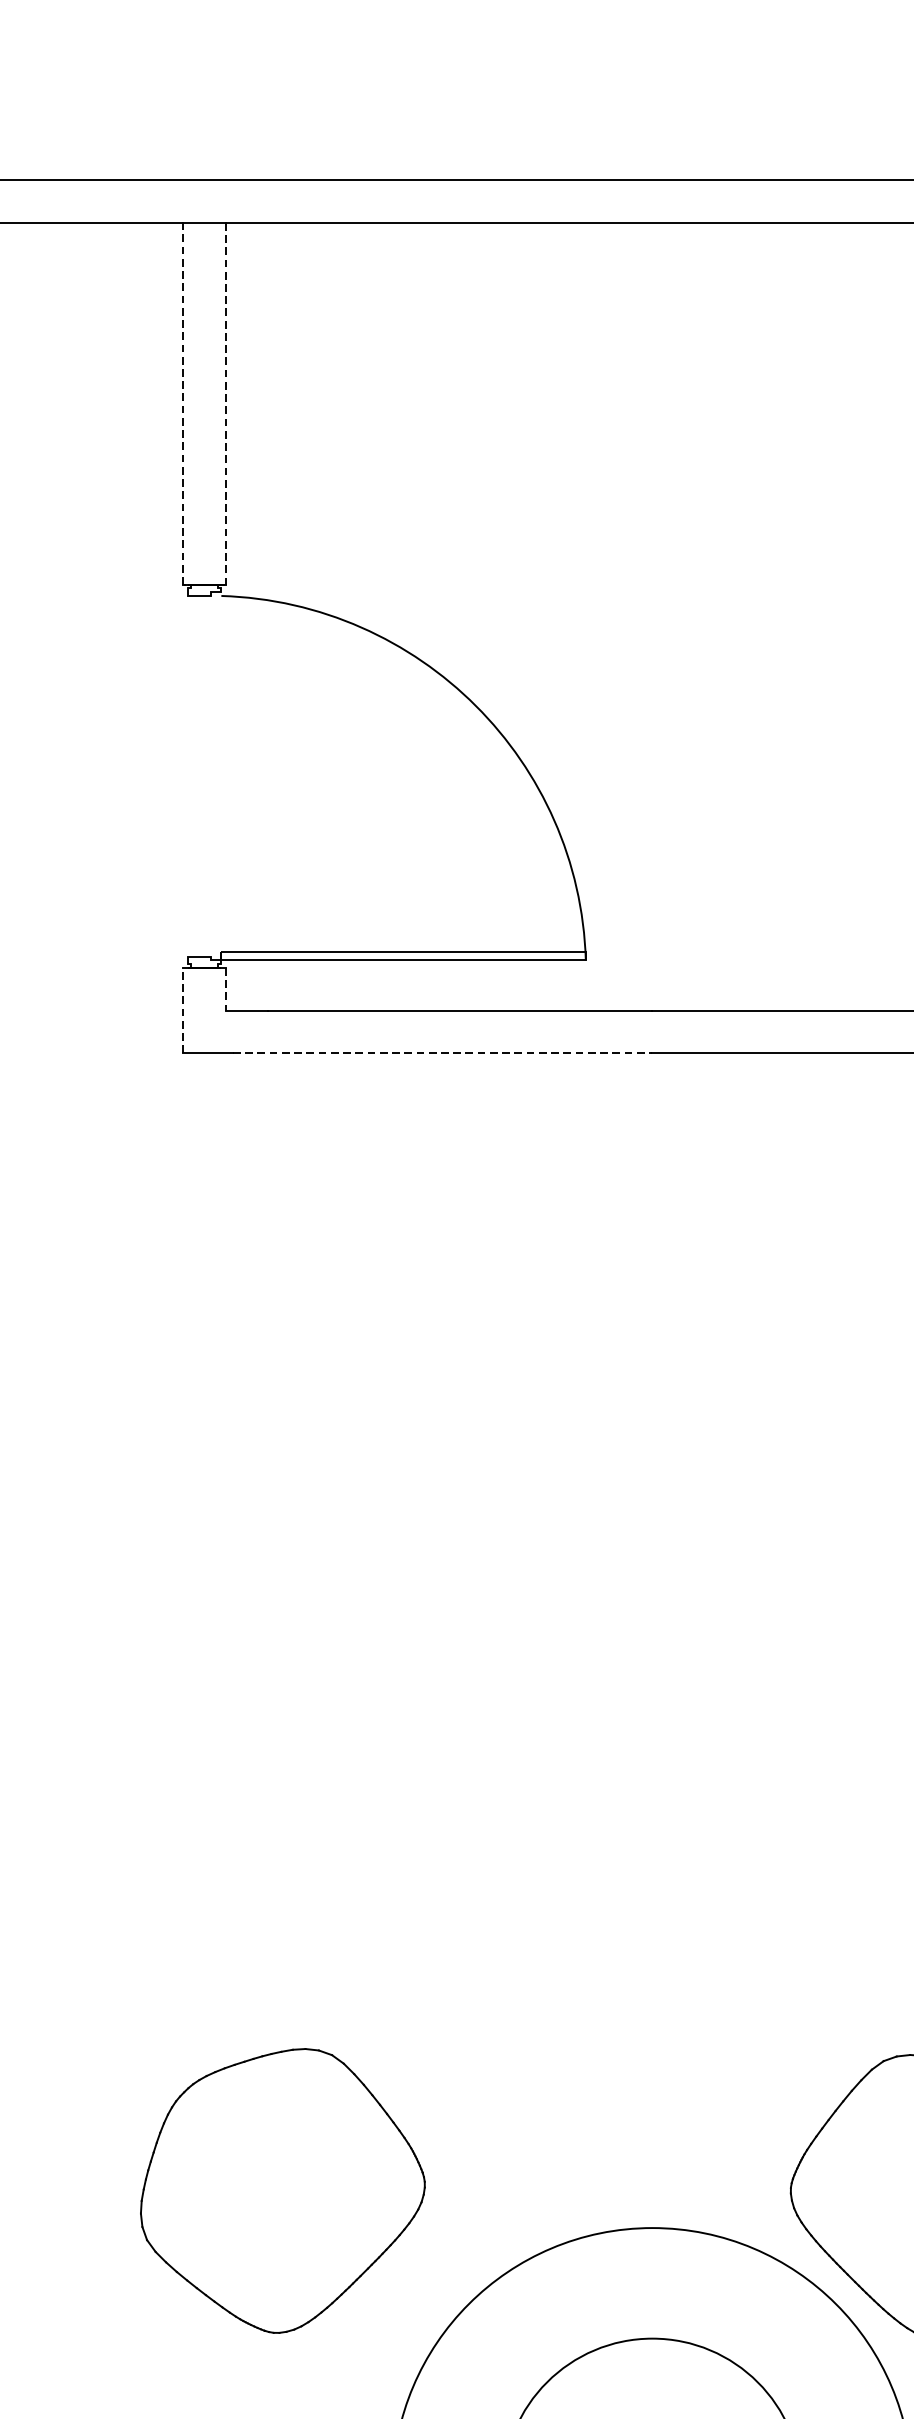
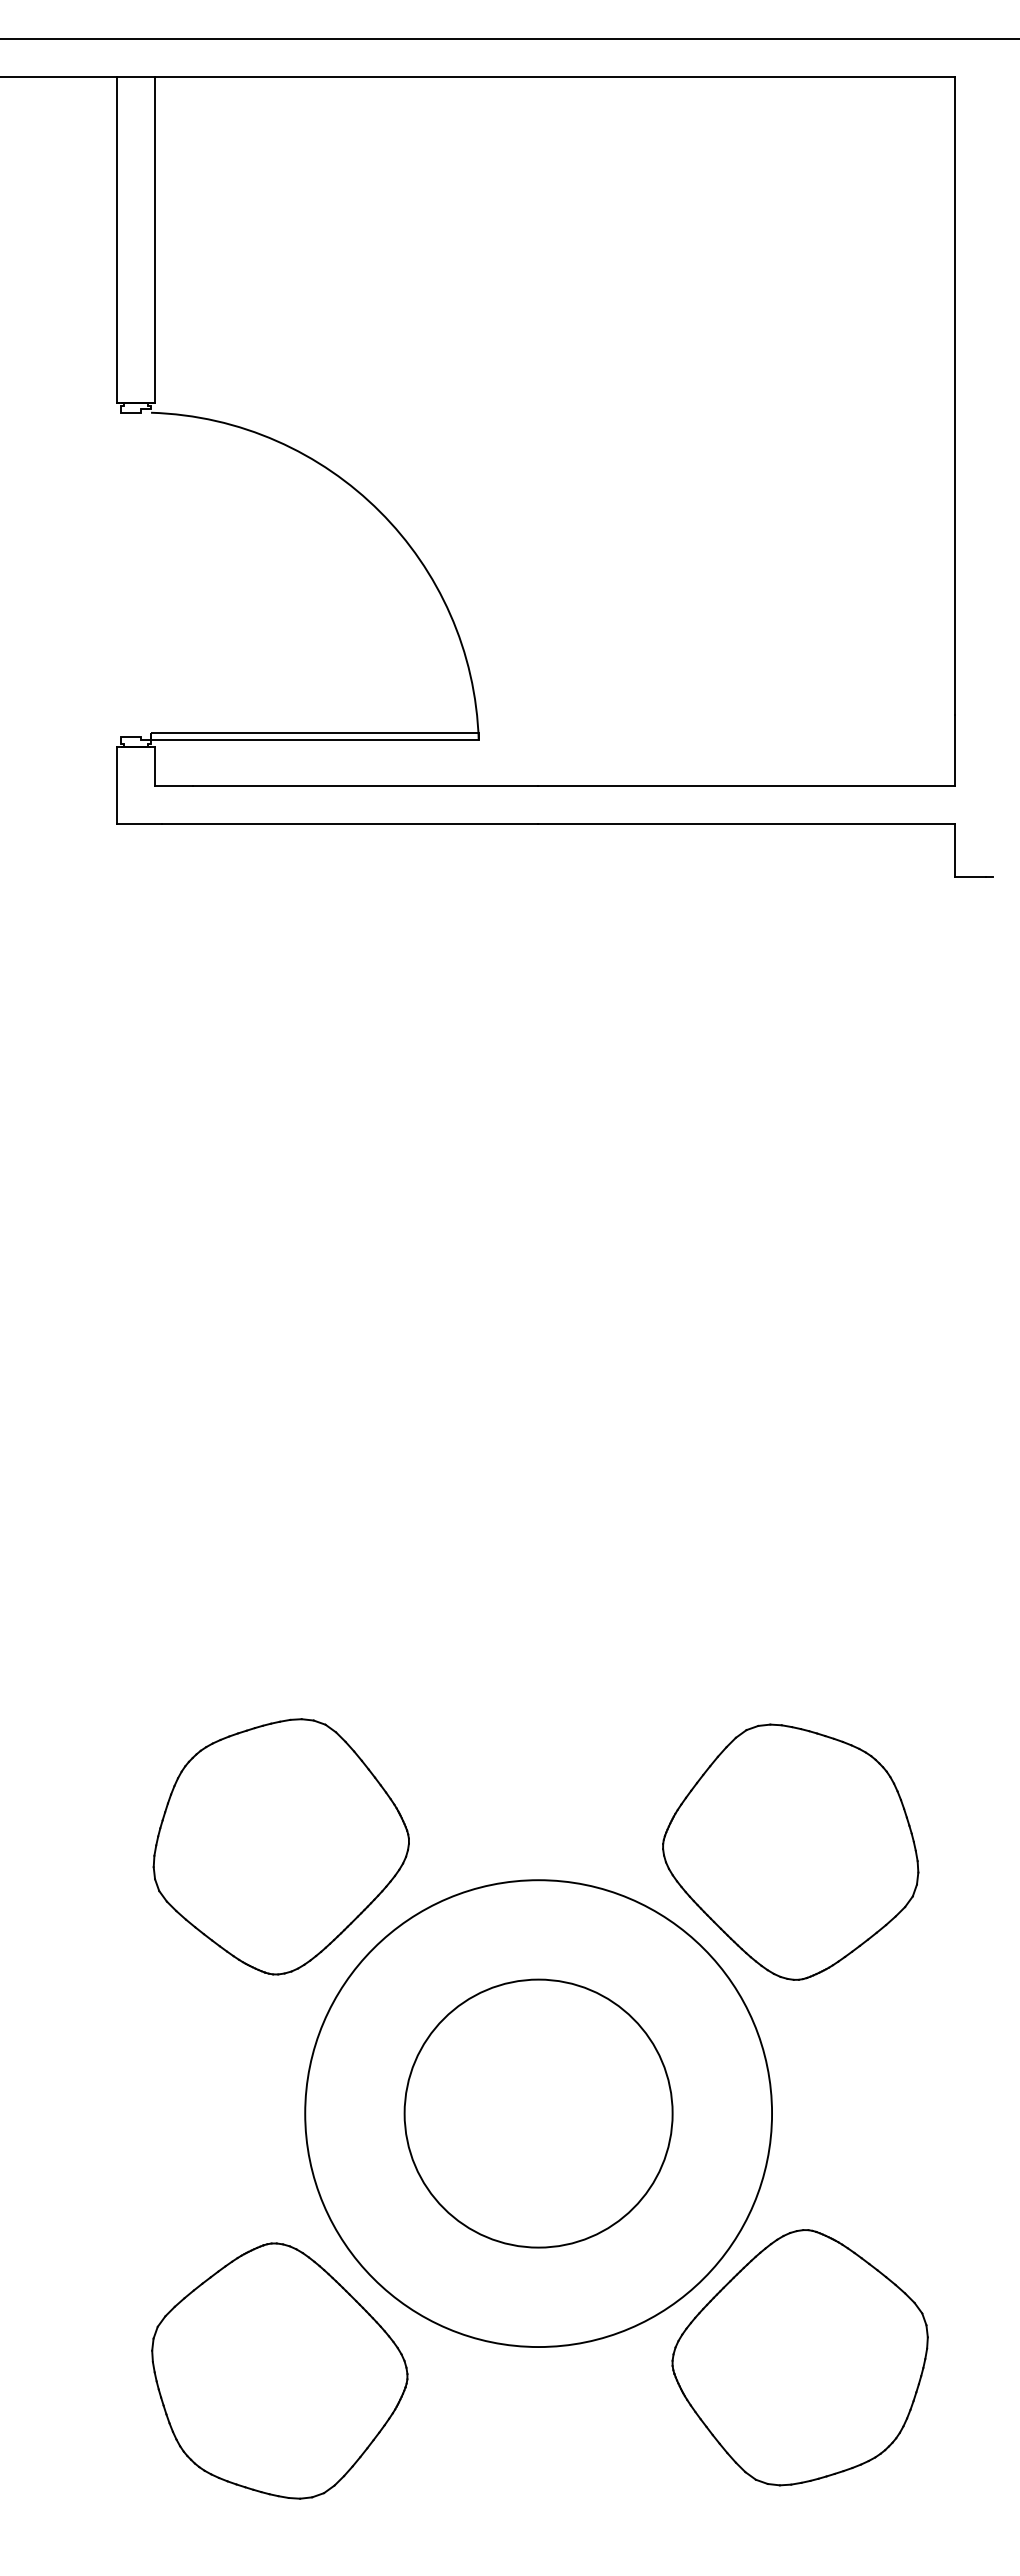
line: (182, 403) -> (116, 239), dashed -> solid
line: (225, 403) -> (154, 239), dashed -> solid
line: (225, 989) -> (154, 766), dashed -> solid
line: (182, 1010) -> (116, 785), dashed -> solid
line: (443, 1052) -> (350, 823), dashed -> solid
part: (281, 2190) -> (280, 1846), moved

